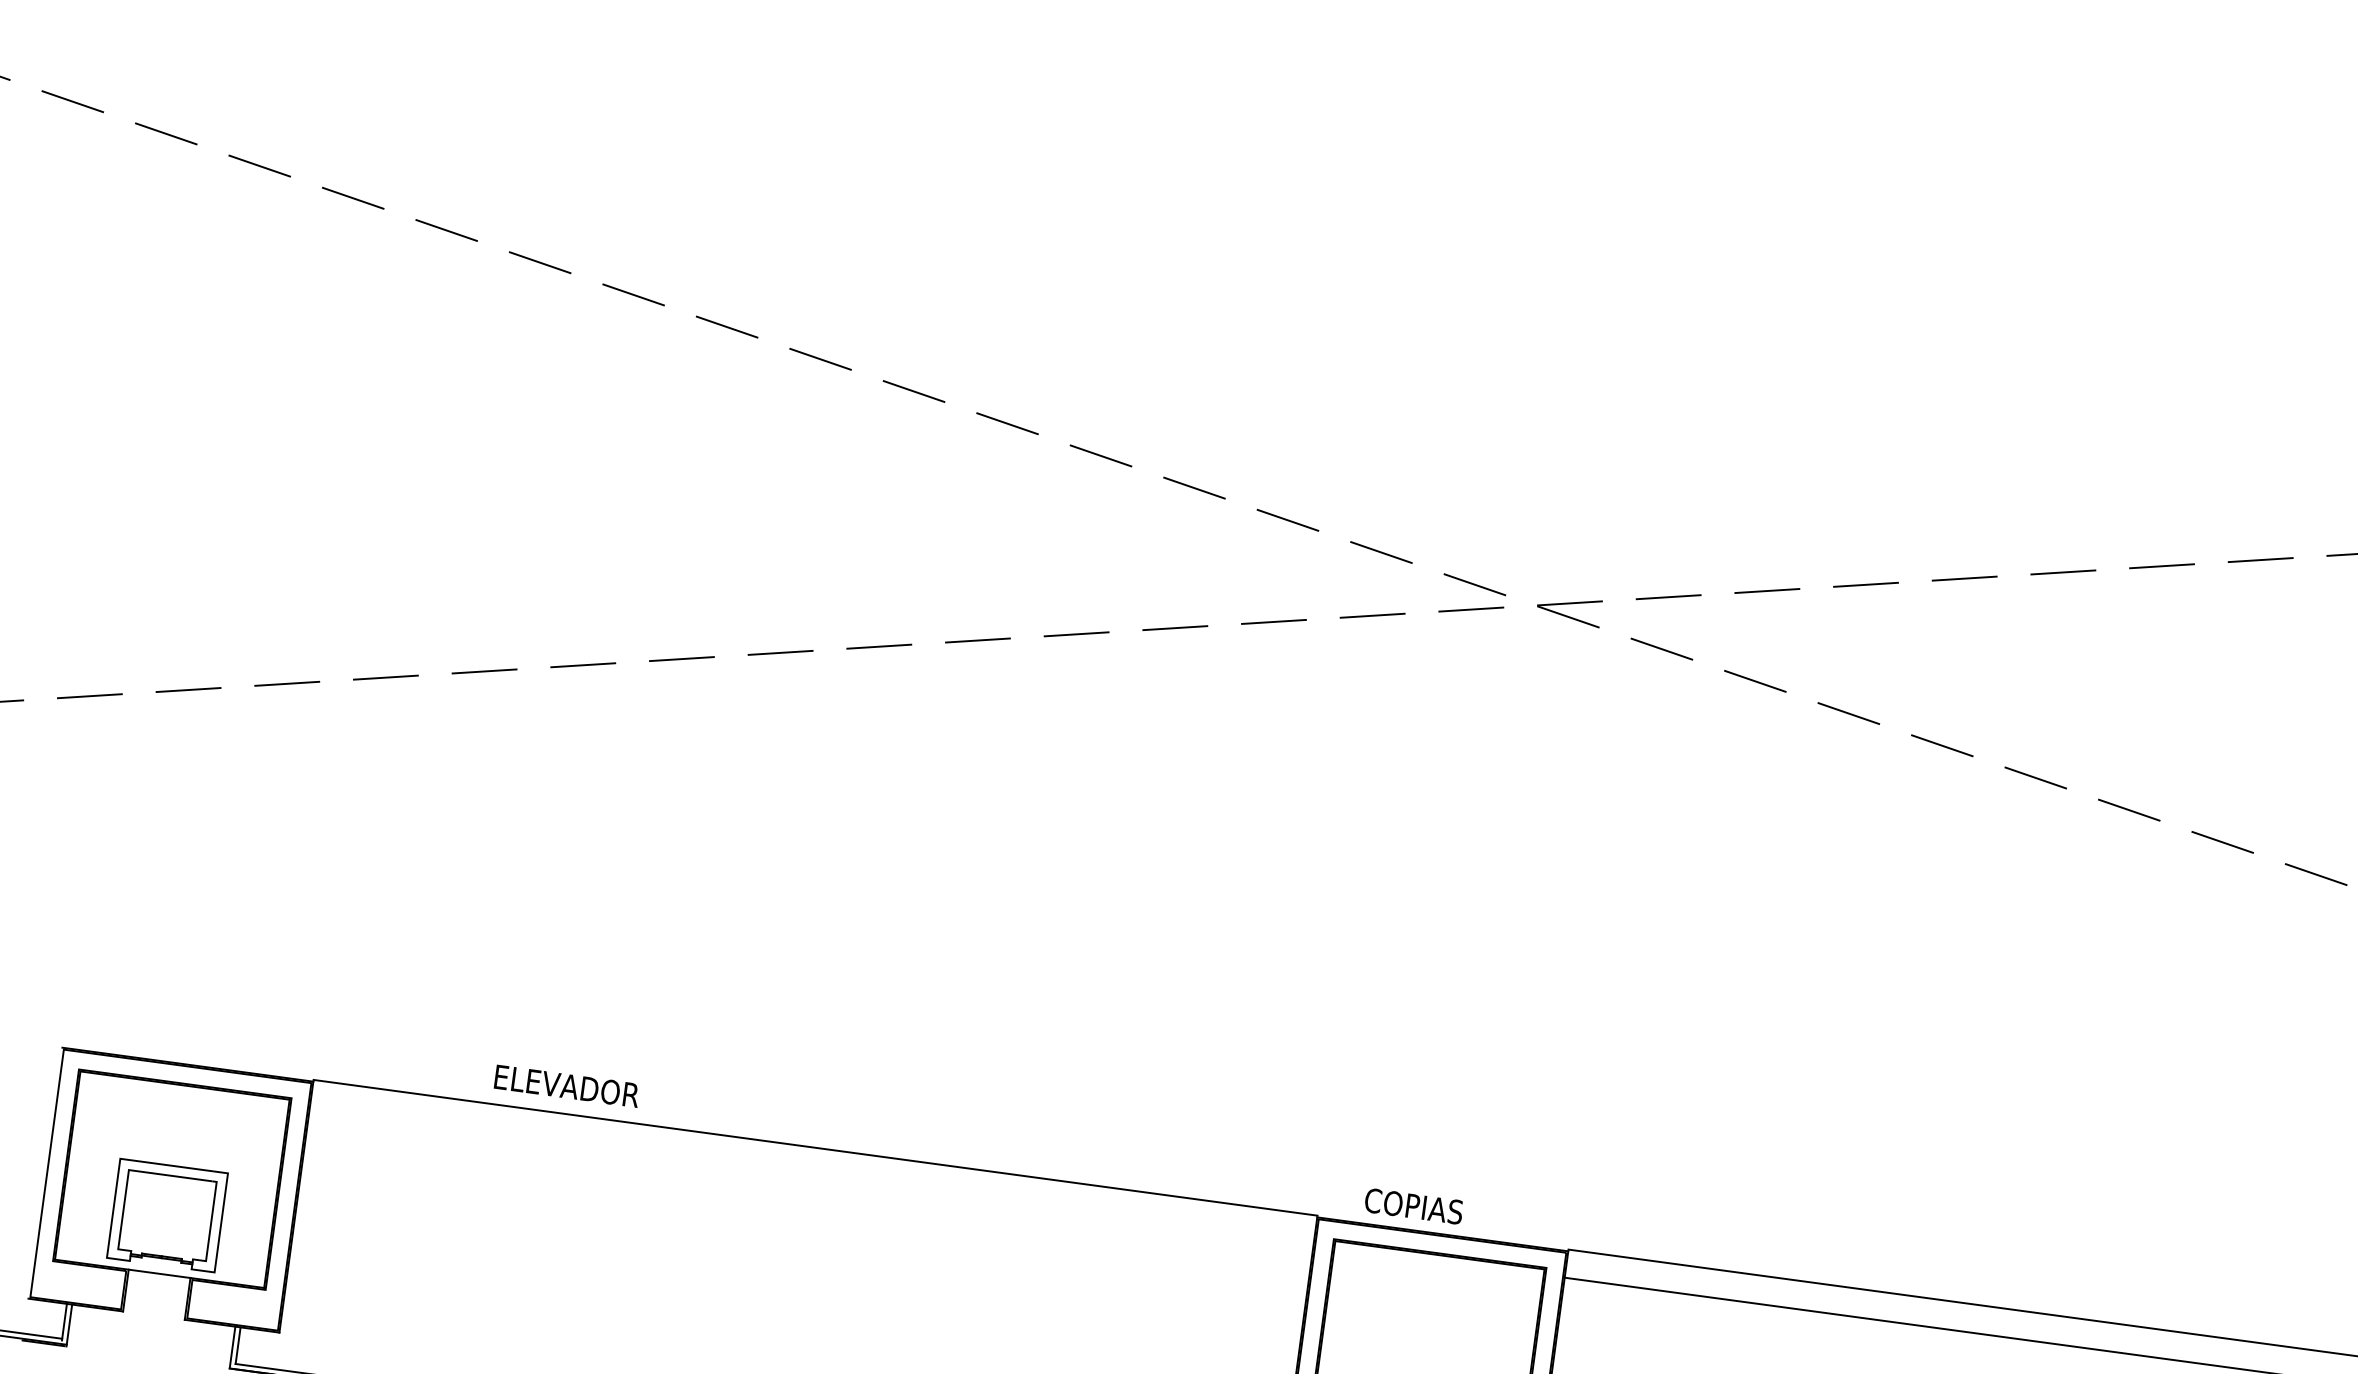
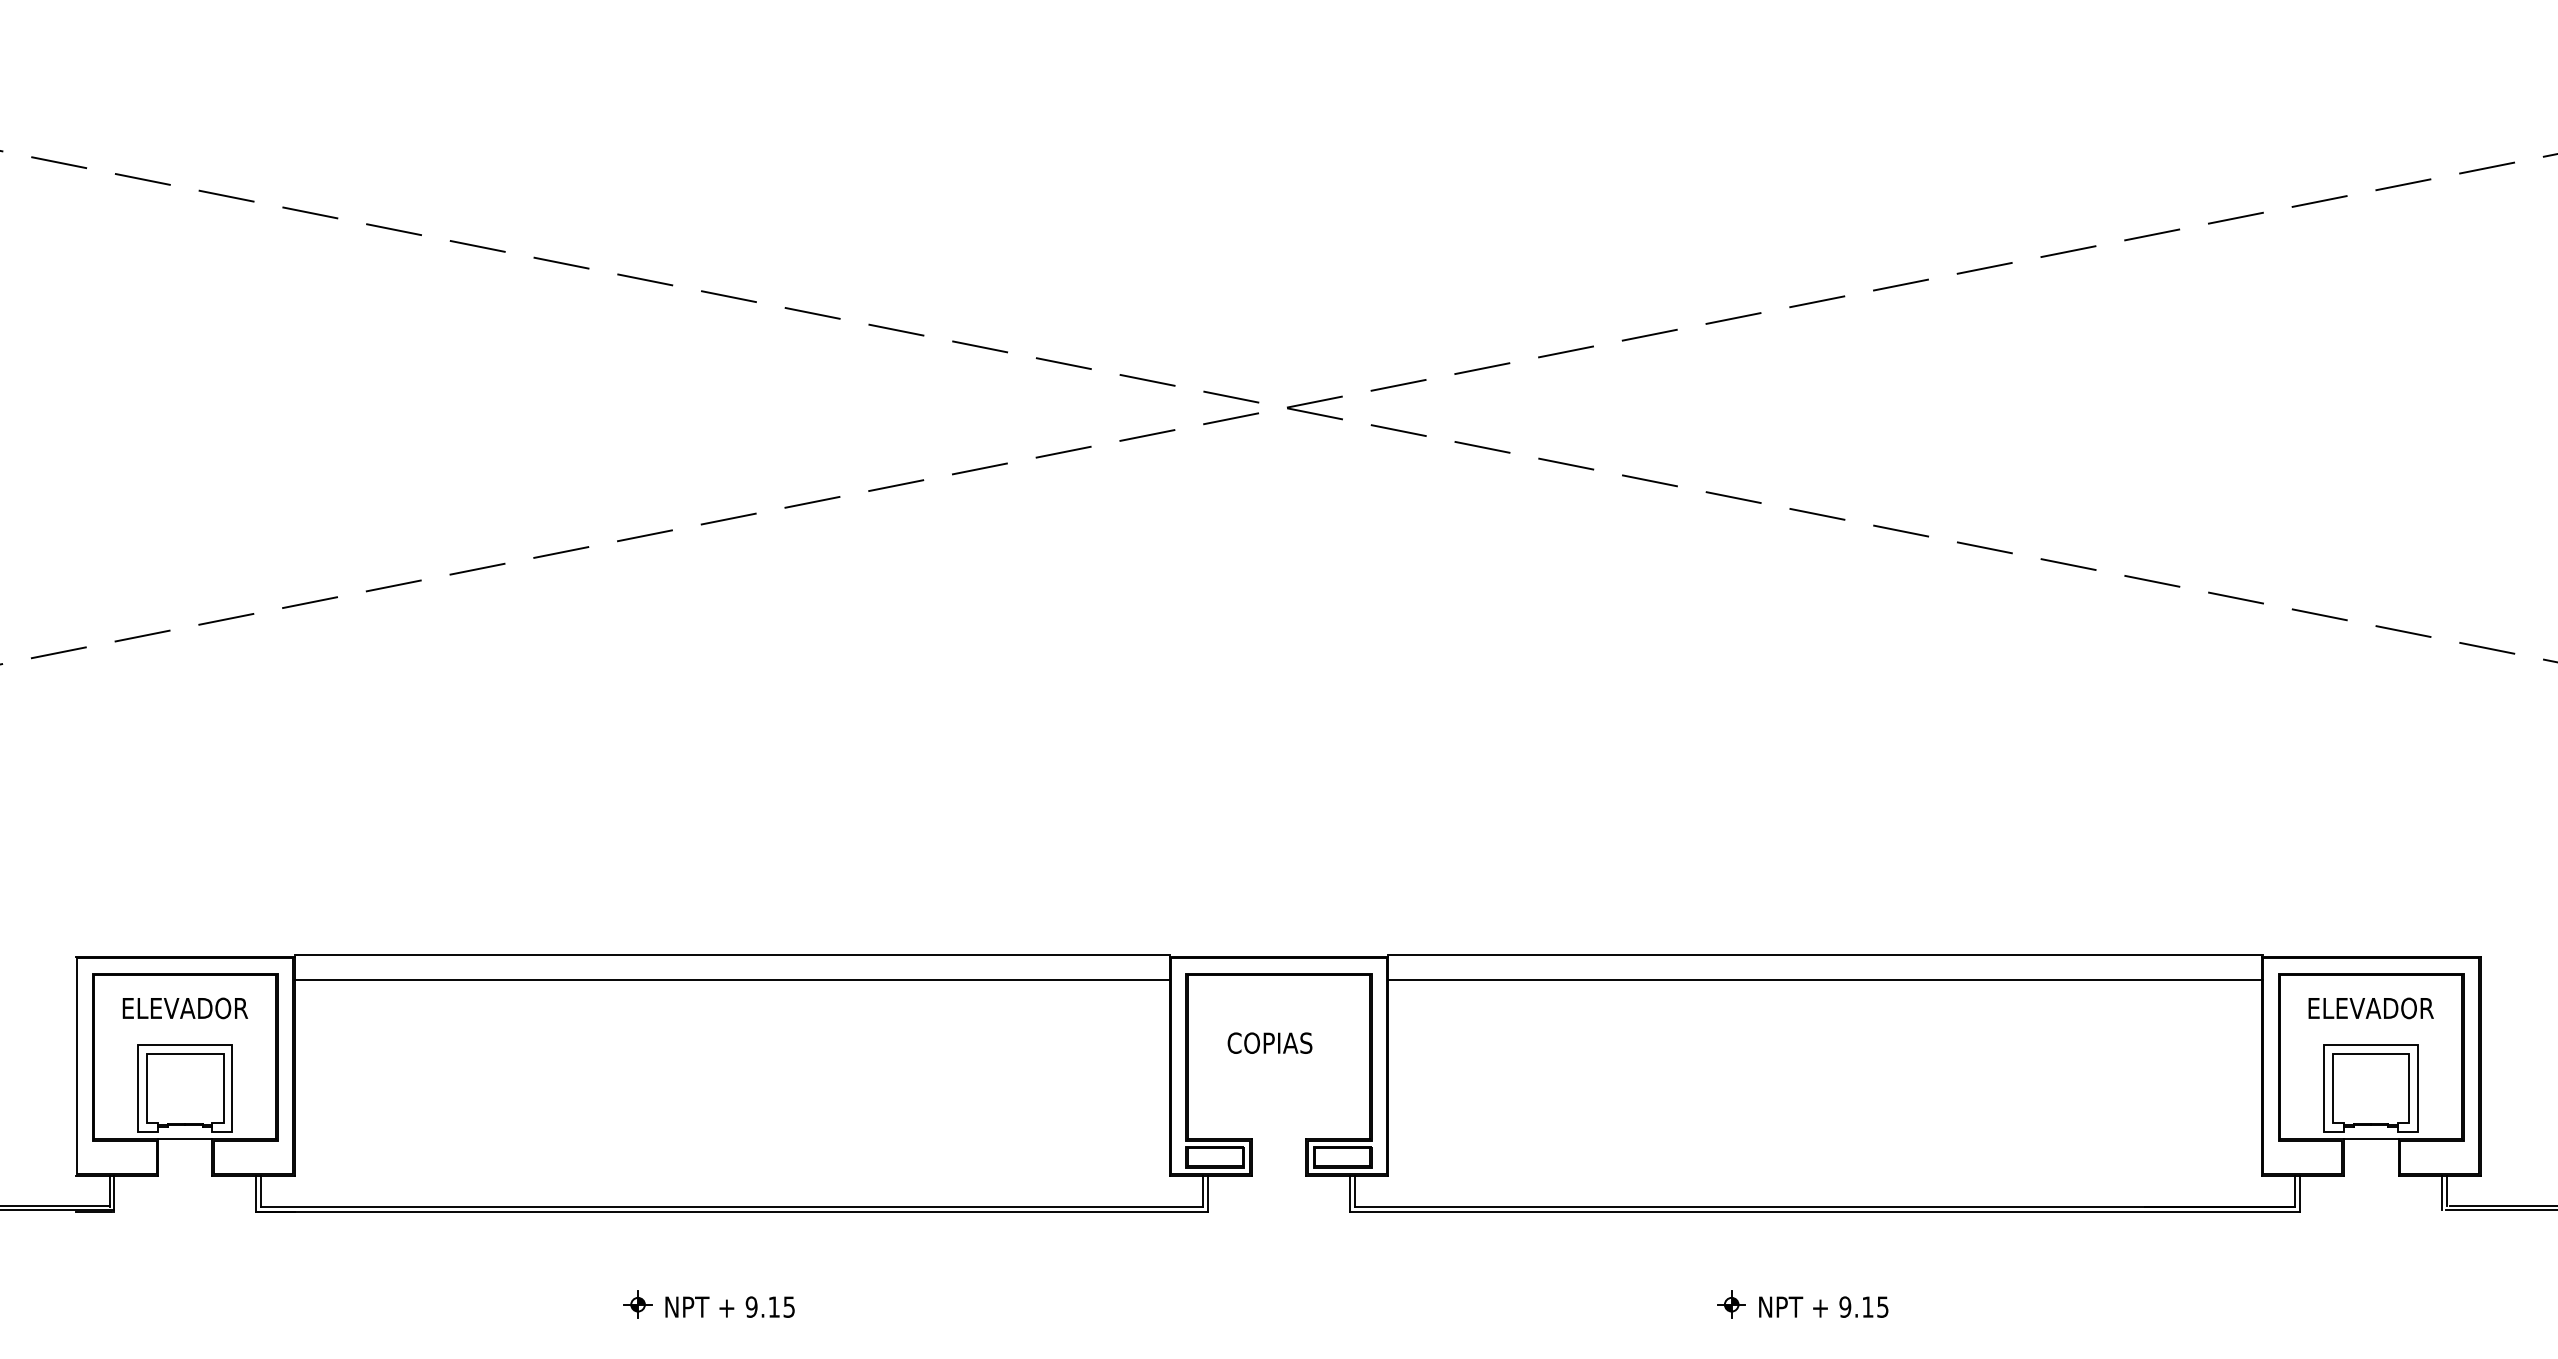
text: (567, 1086) -> (185, 1008), moved
line: (811, 1175) -> (731, 979), added
text: (1413, 1205) -> (1269, 1042), moved

